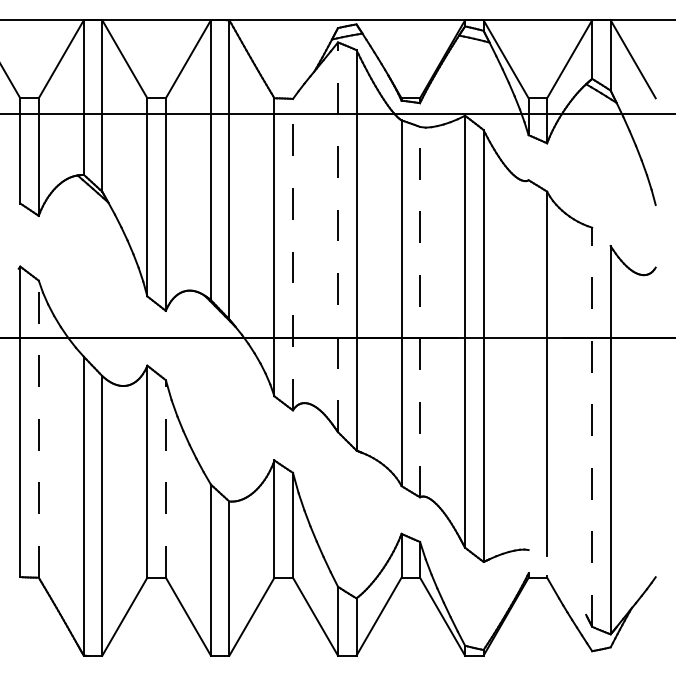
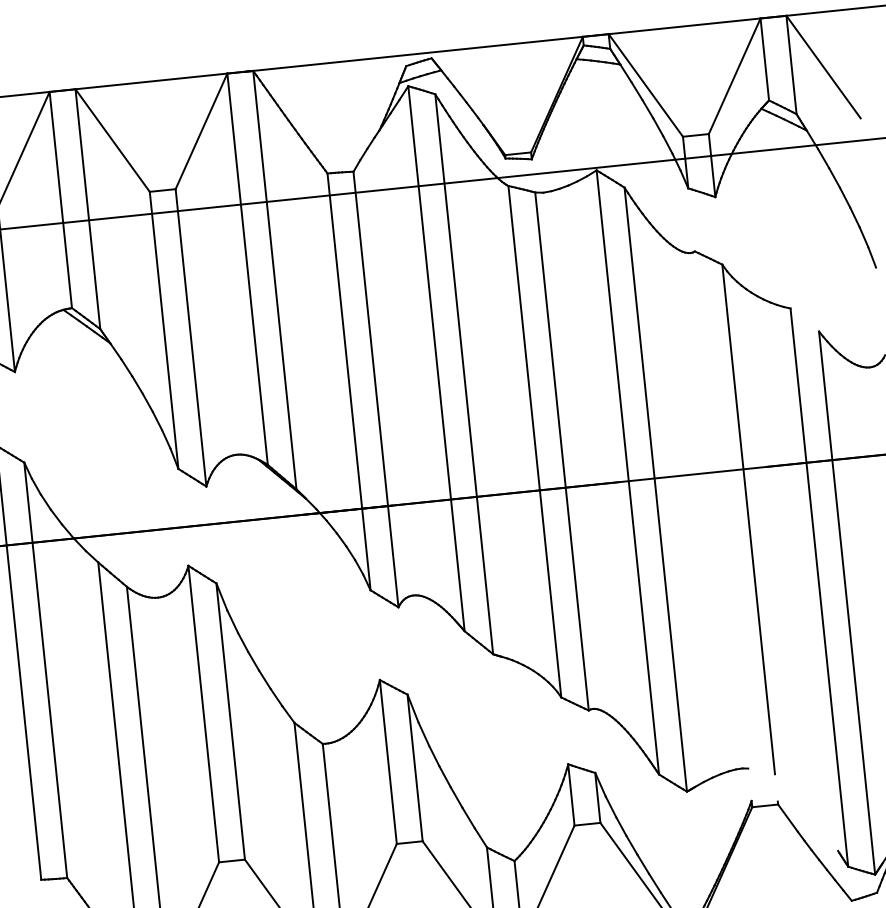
line: (338, 237) -> (437, 358), dashed -> solid
line: (292, 254) -> (375, 389), dashed -> solid
line: (420, 311) -> (562, 450), dashed -> solid
line: (592, 427) -> (819, 587), dashed -> solid
line: (38, 429) -> (45, 670), dashed -> solid
line: (165, 478) -> (230, 720), dashed -> solid

